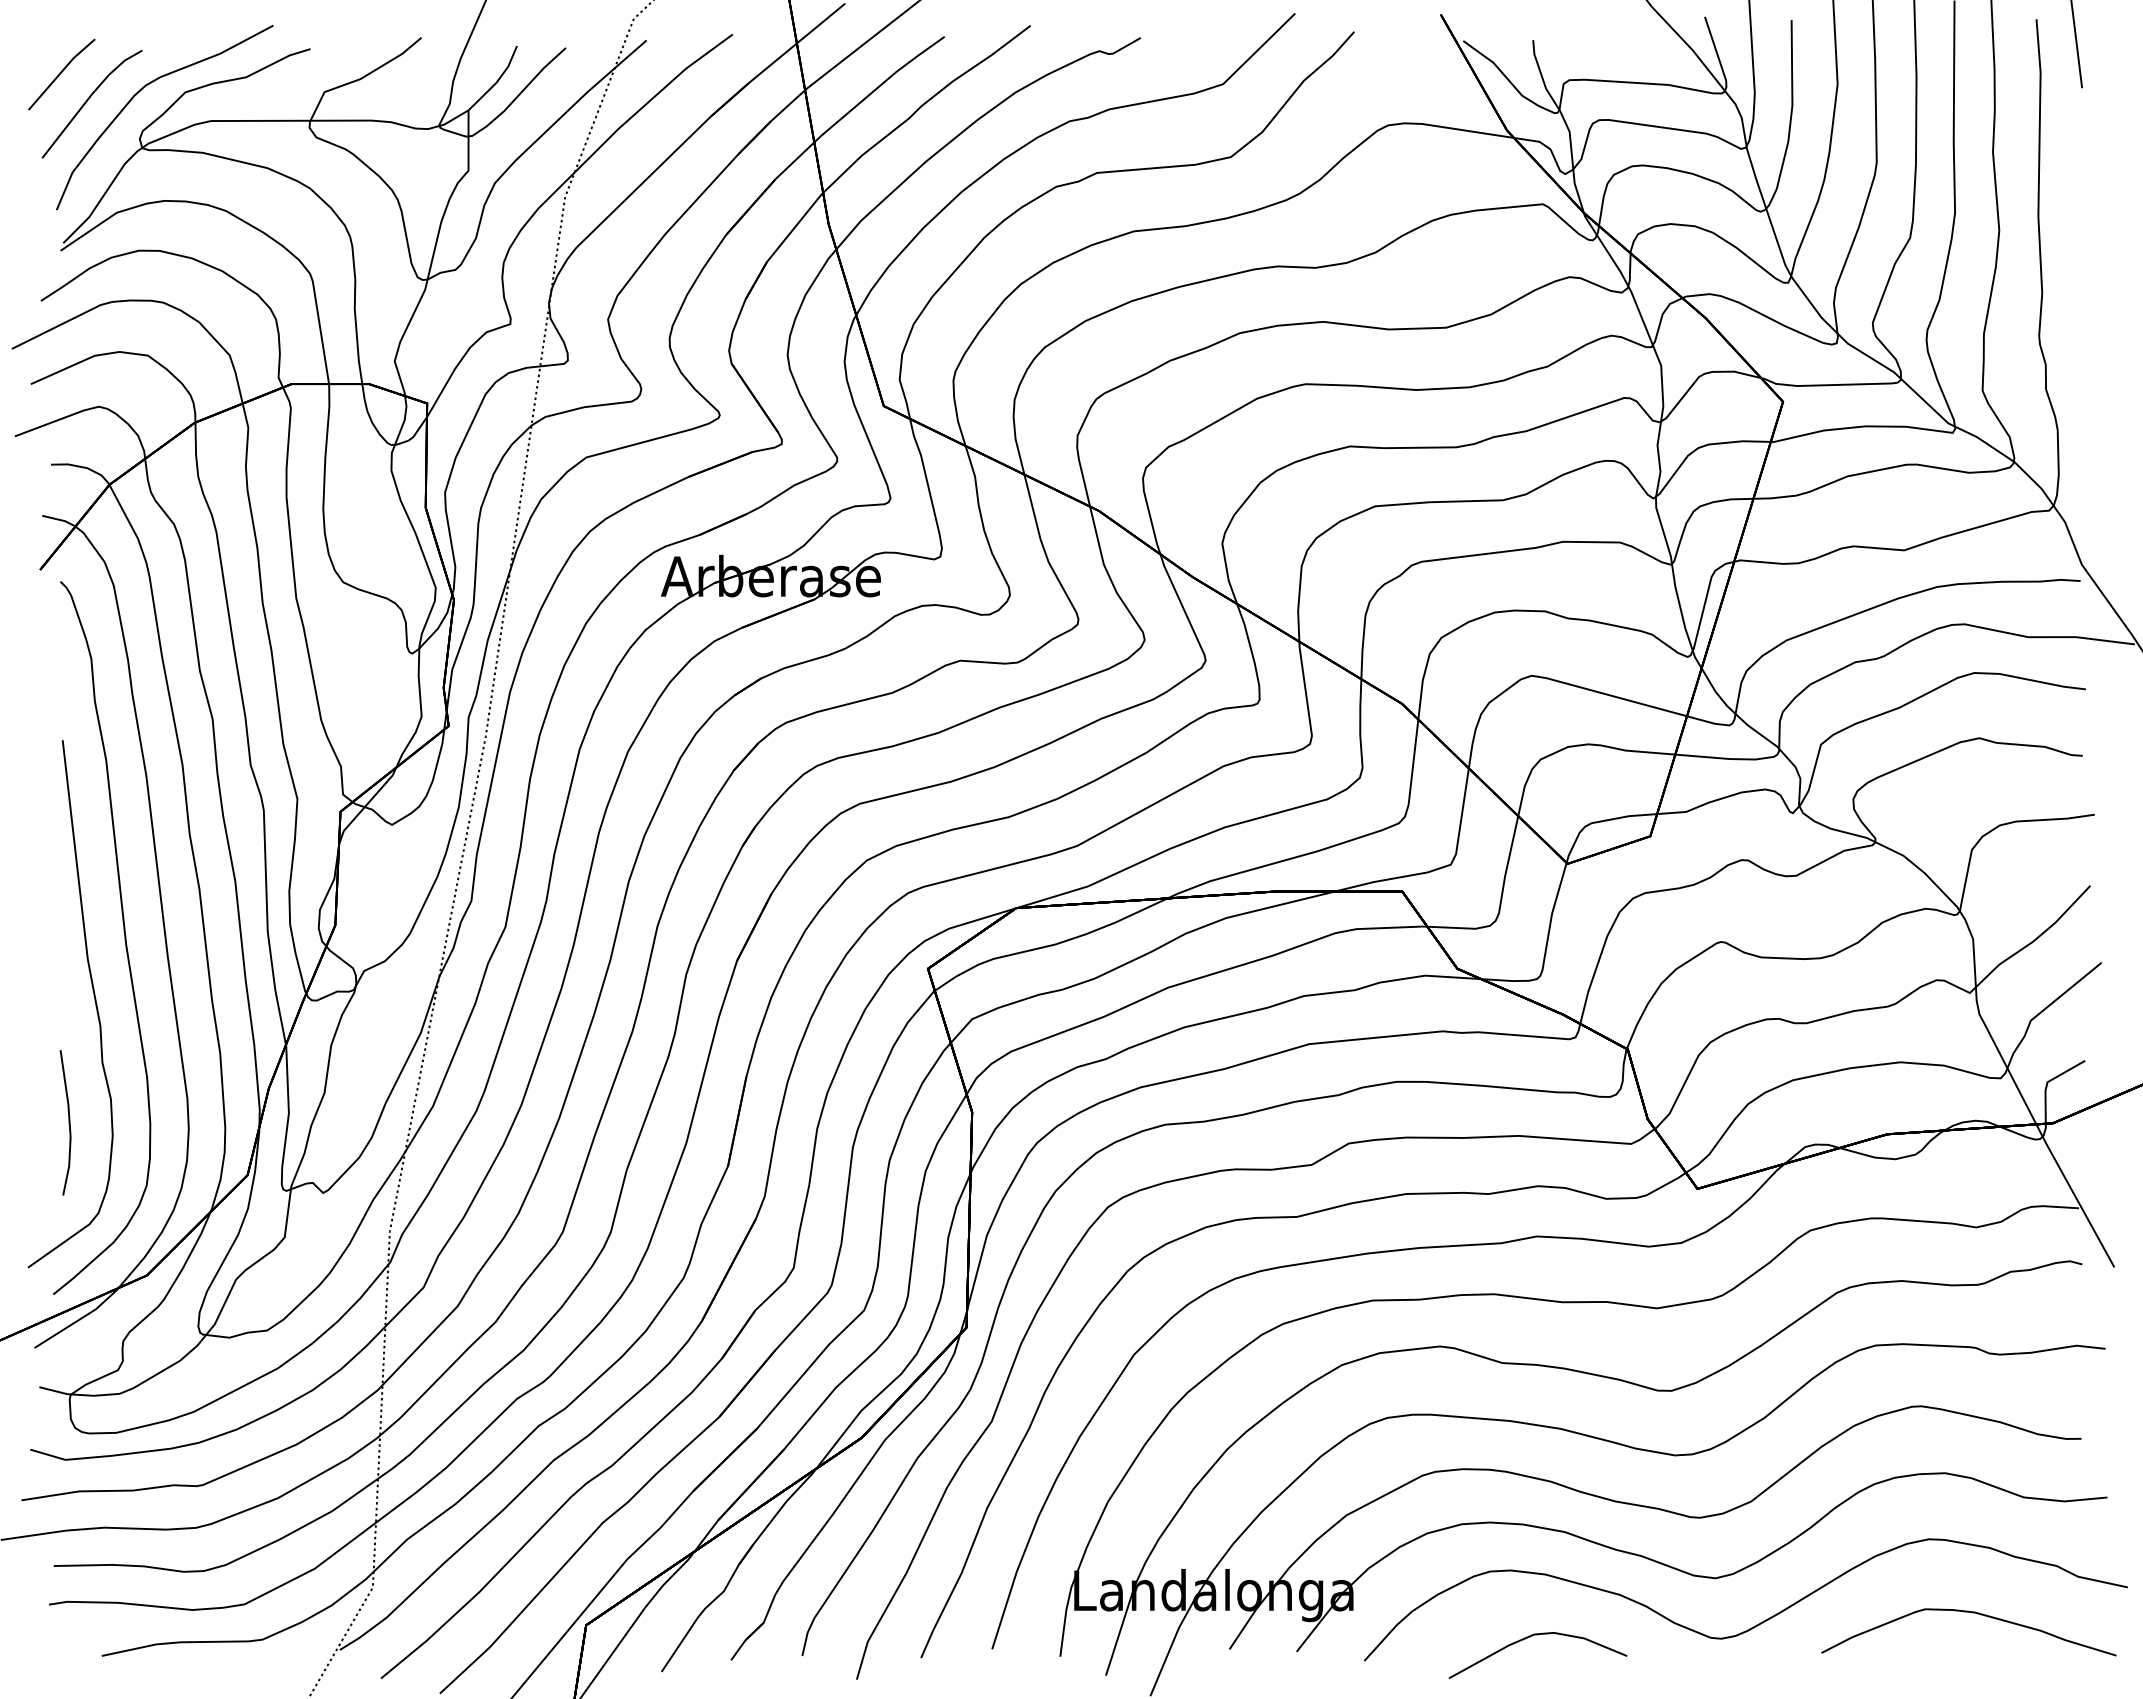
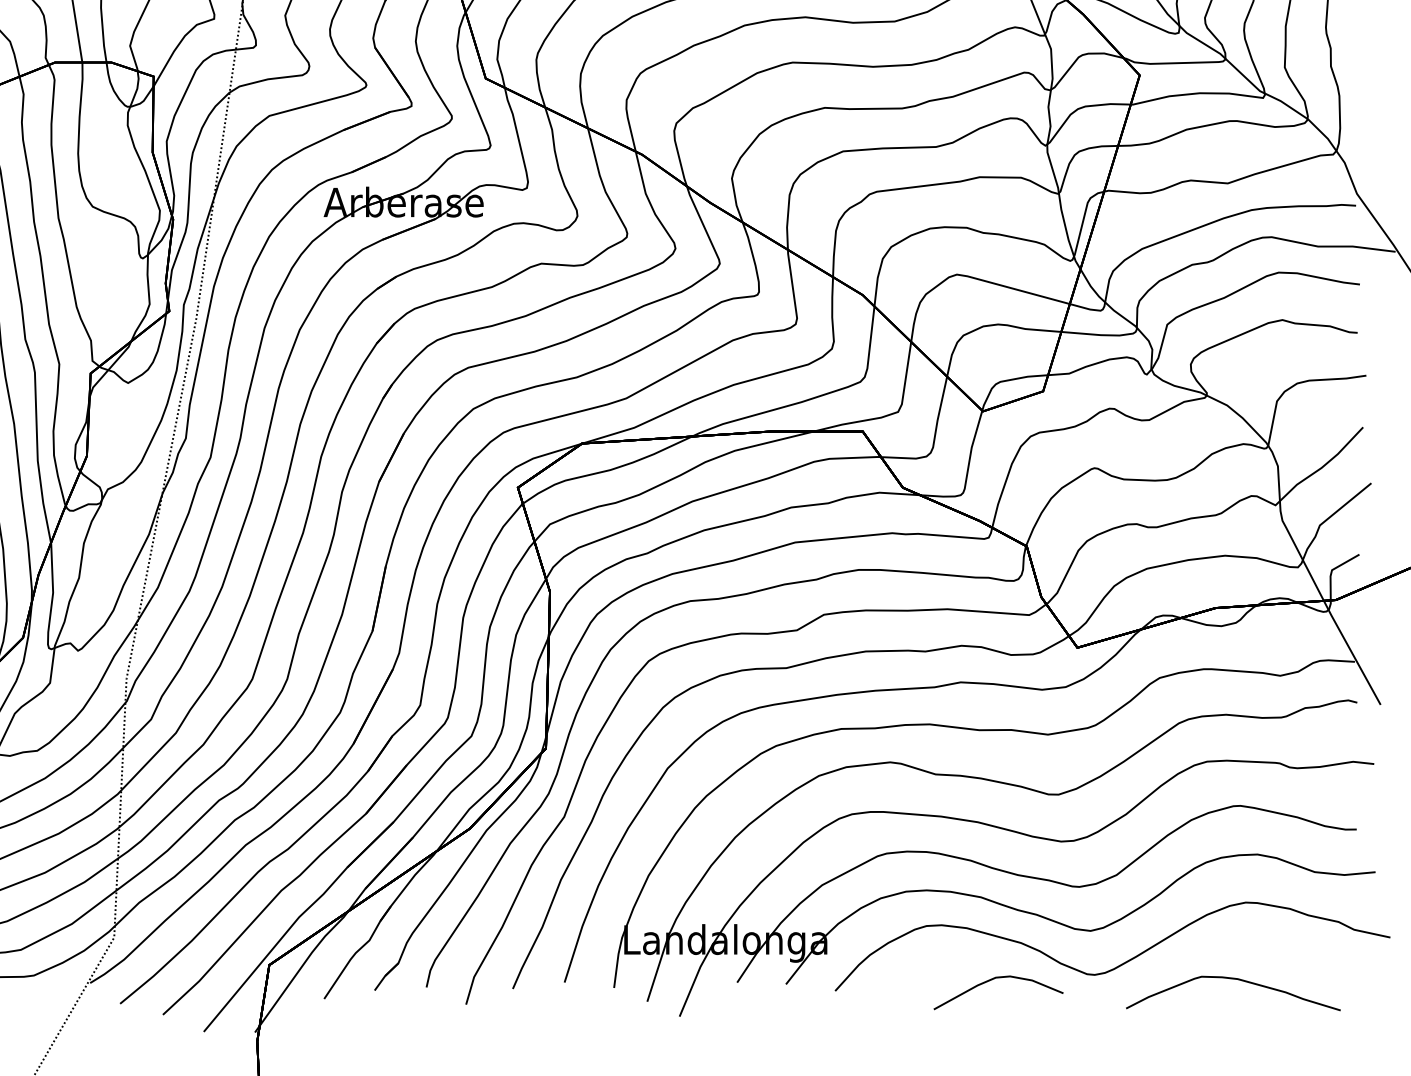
curve: (1972, 1613) -> (1236, 979), moved
curve: (1530, 1637) -> (993, 979), moved

